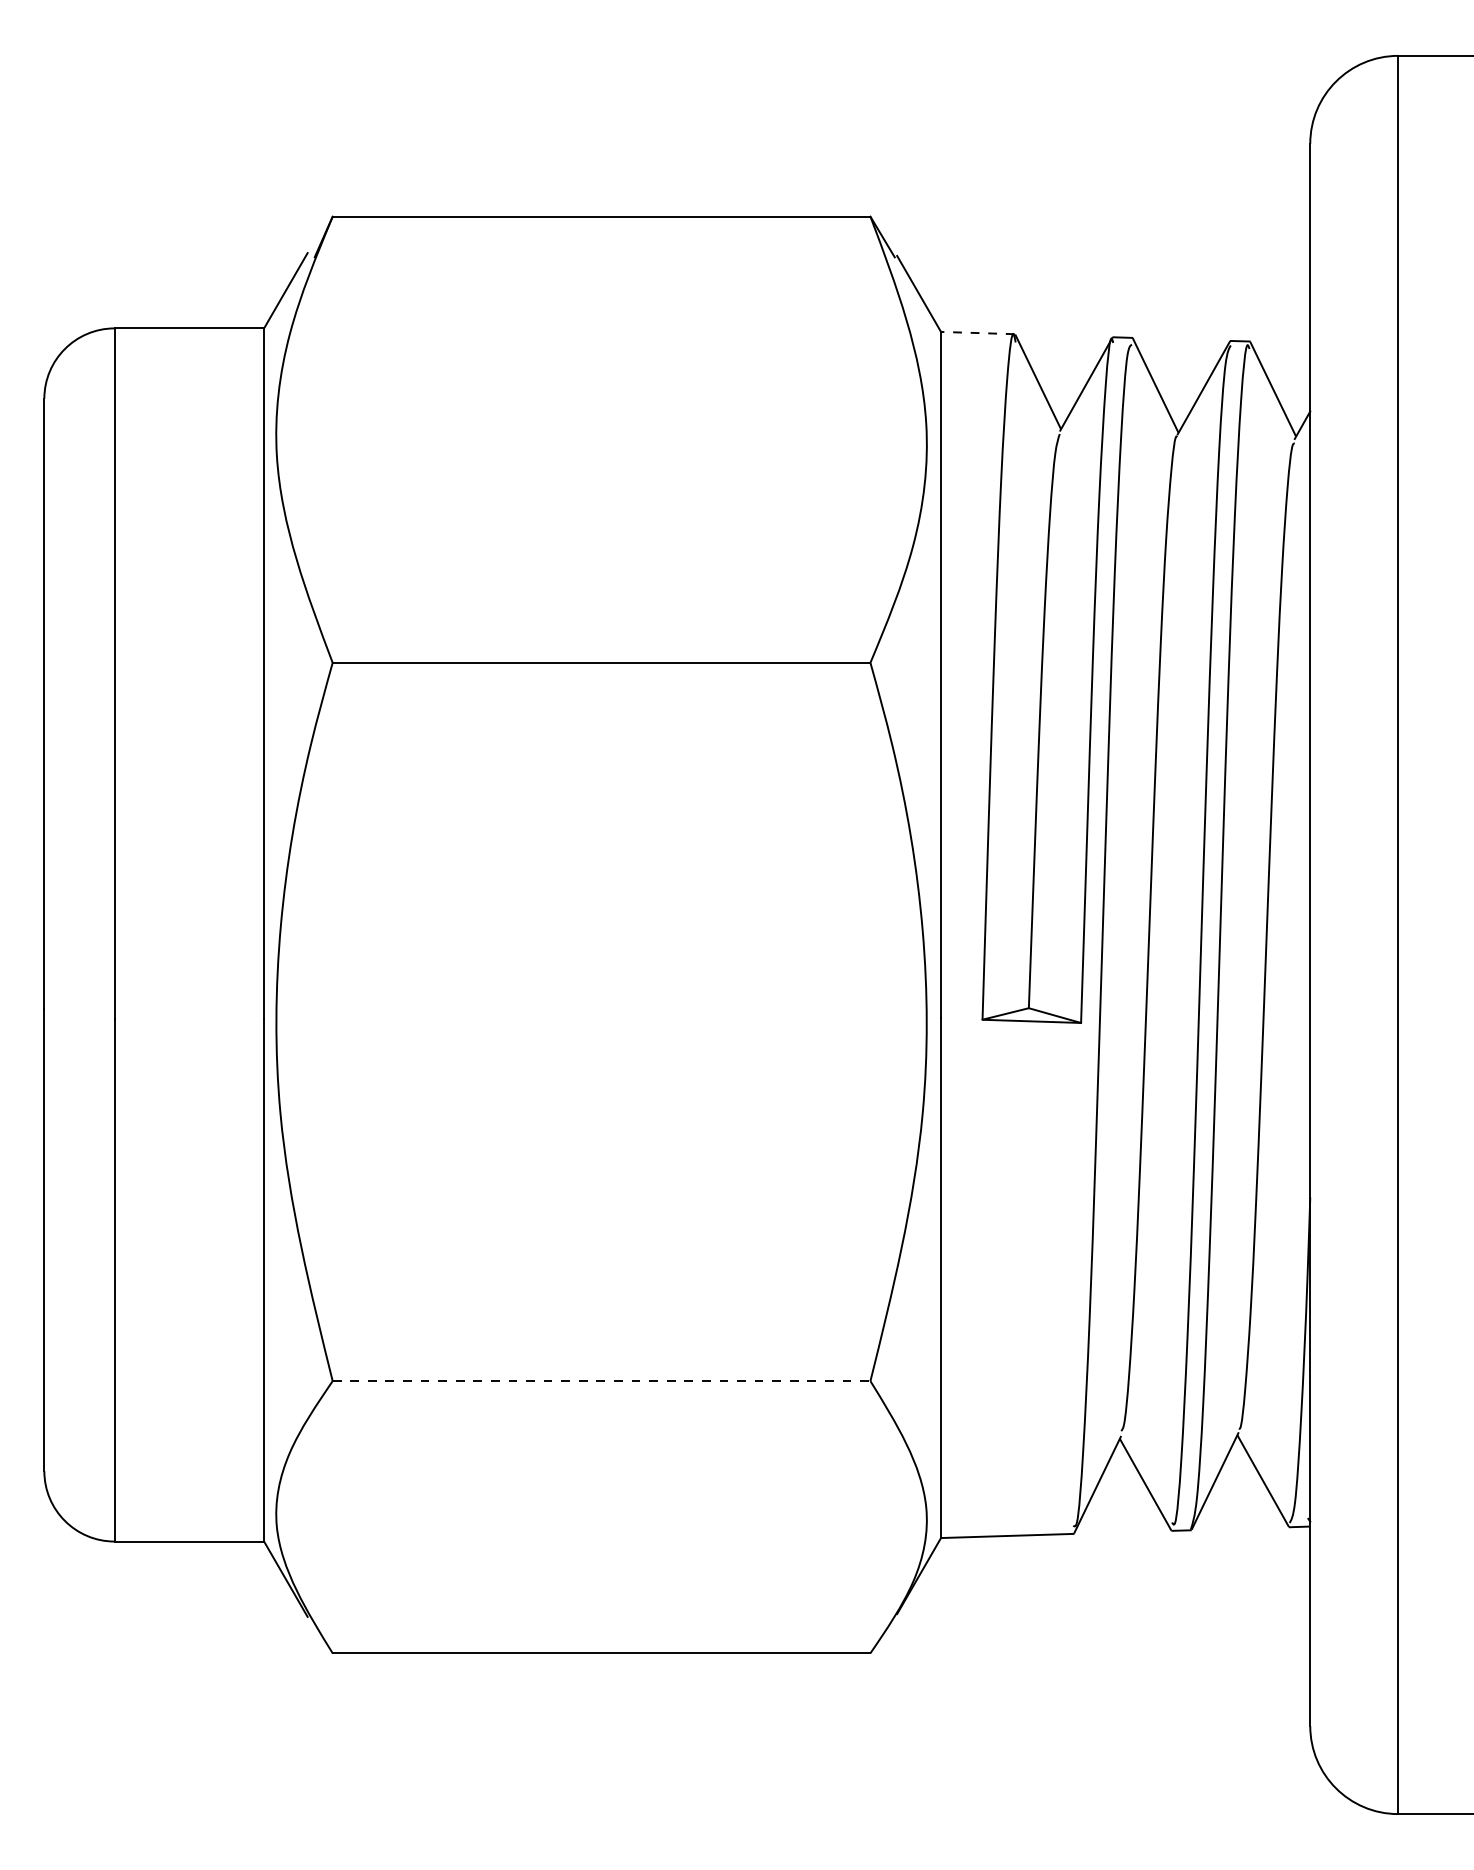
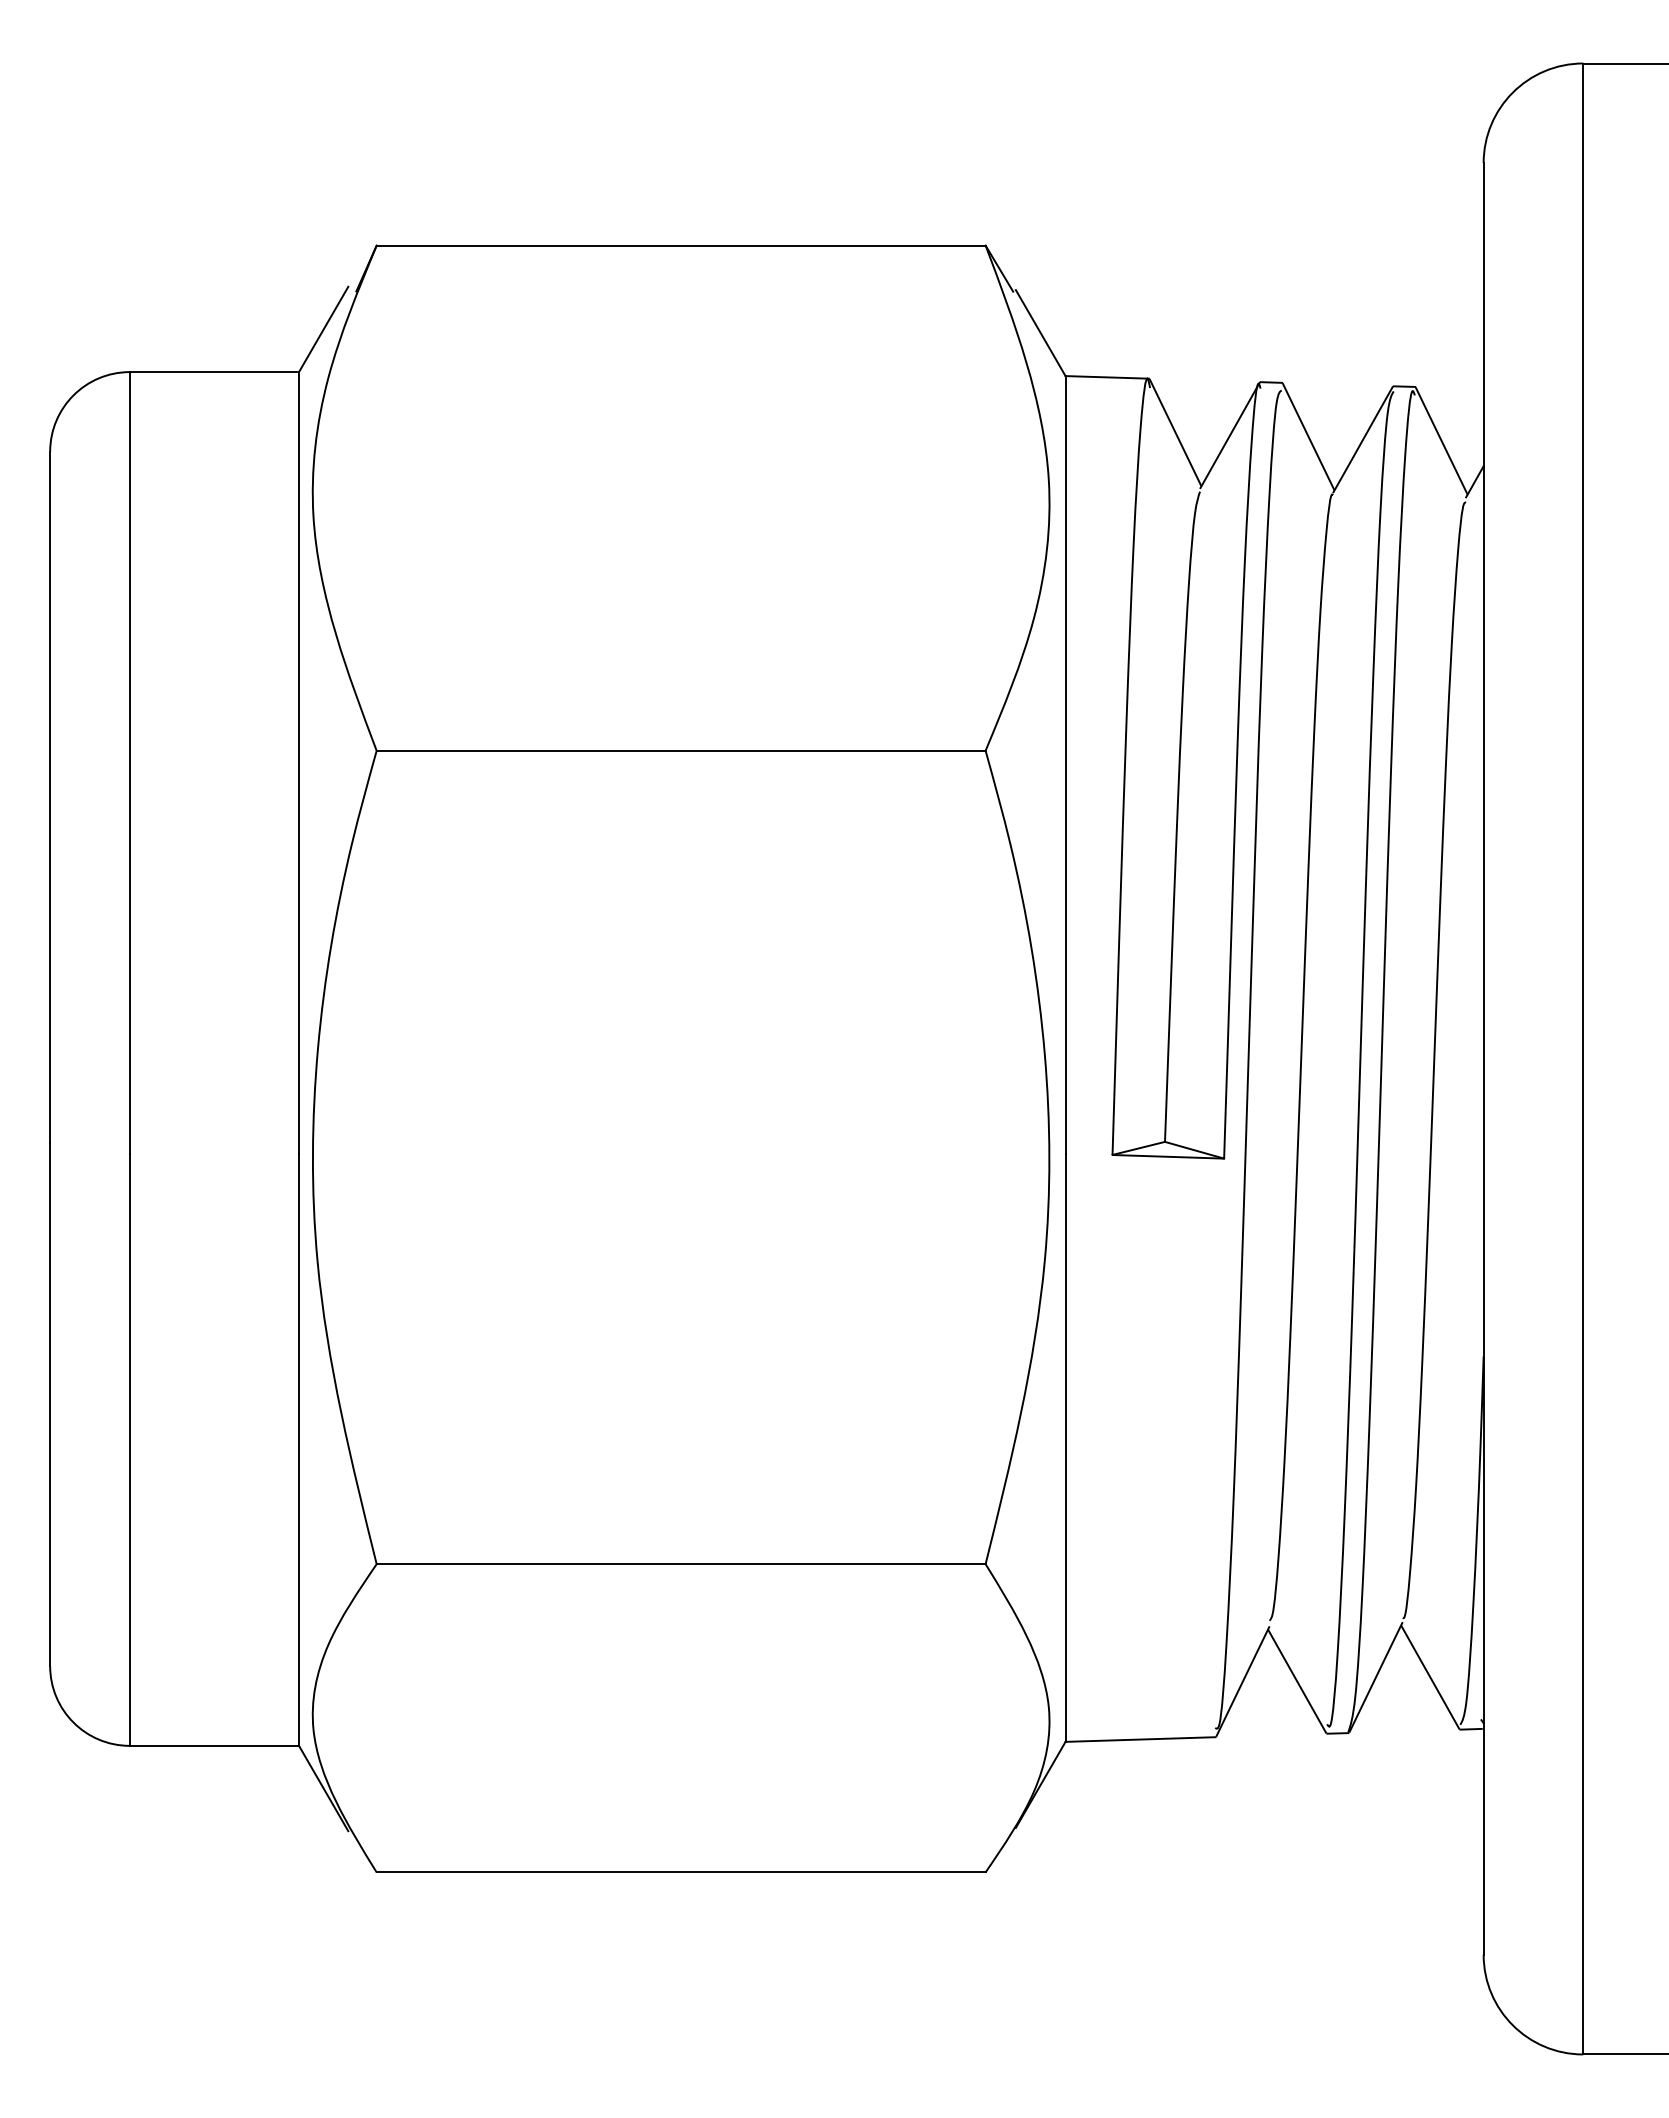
line: (978, 333) -> (1107, 377), dashed -> solid
line: (601, 1381) -> (681, 1564), dashed -> solid

